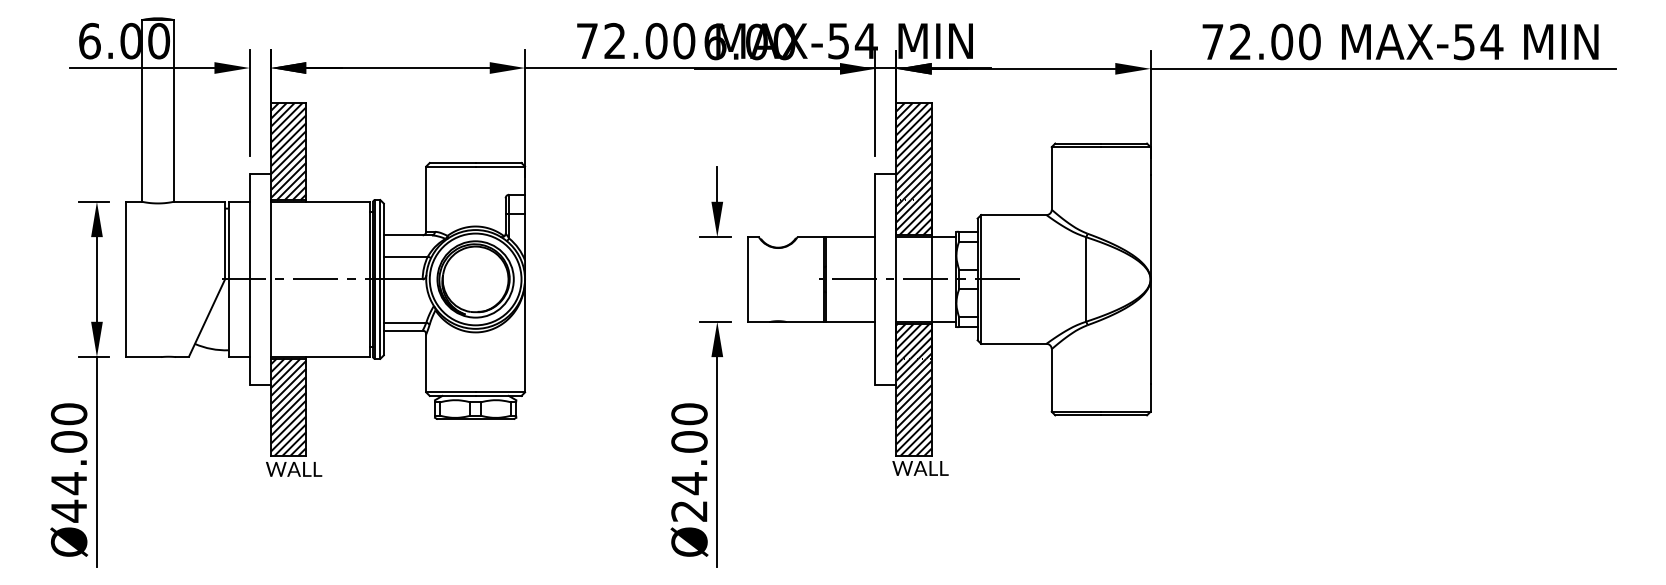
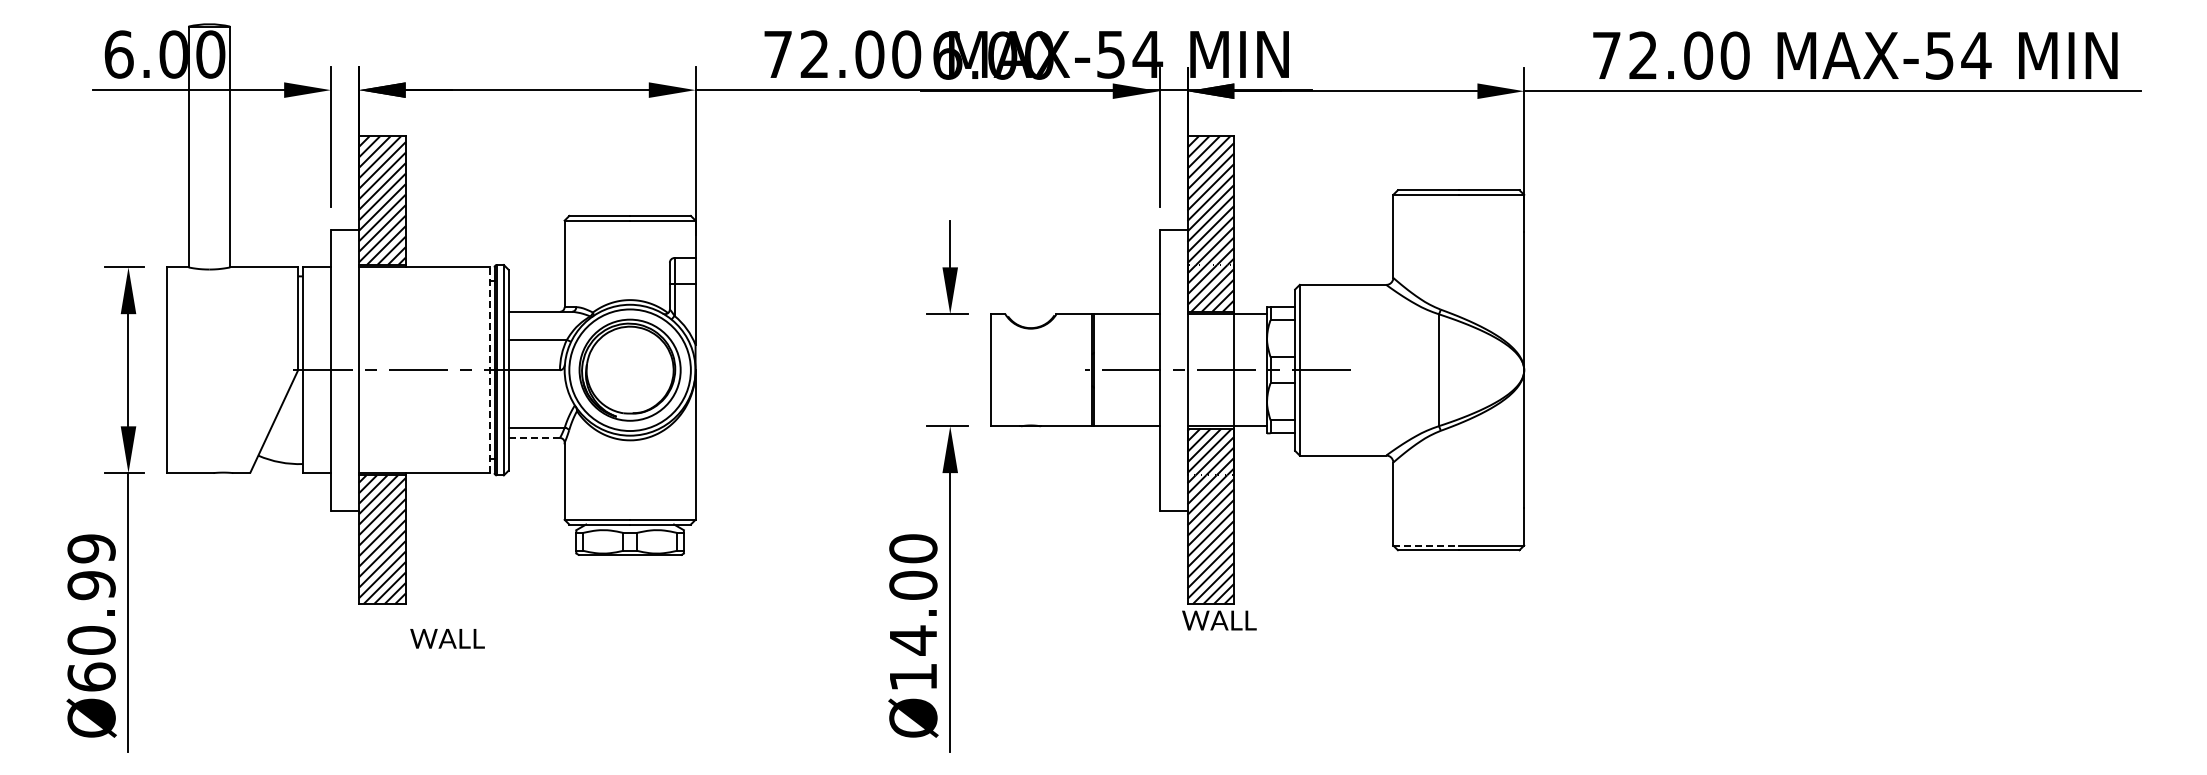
line: (369, 279) -> (489, 370), solid -> dashed
line: (403, 330) -> (534, 438), solid -> dashed
line: (1076, 411) -> (1426, 545), solid -> dashed
text: (69, 463) -> (91, 613), Ø44.00 -> Ø60.99
text: (294, 469) -> (447, 638), moved
text: (688, 511) -> (912, 677), Ø24.00 -> Ø14.00

